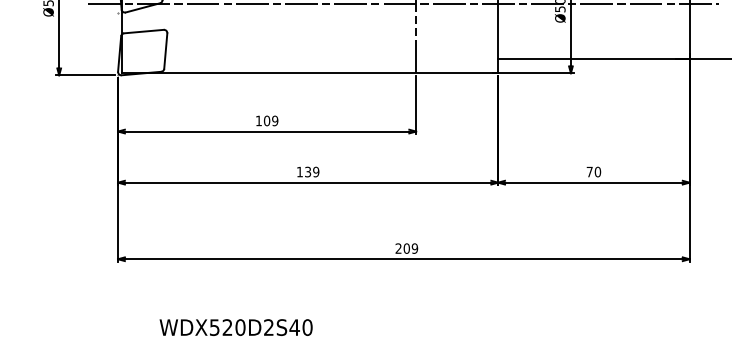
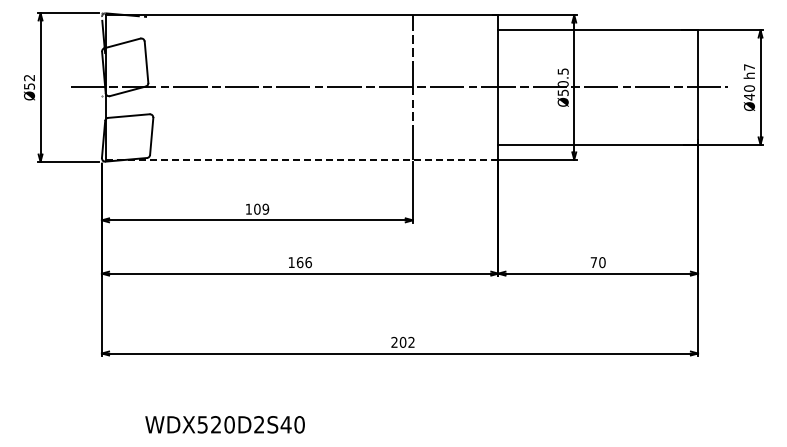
line: (310, 73) -> (302, 159), solid -> dashed
text: (311, 171) -> (303, 262), 139 -> 166
text: (414, 248) -> (411, 342), 209 -> 202

